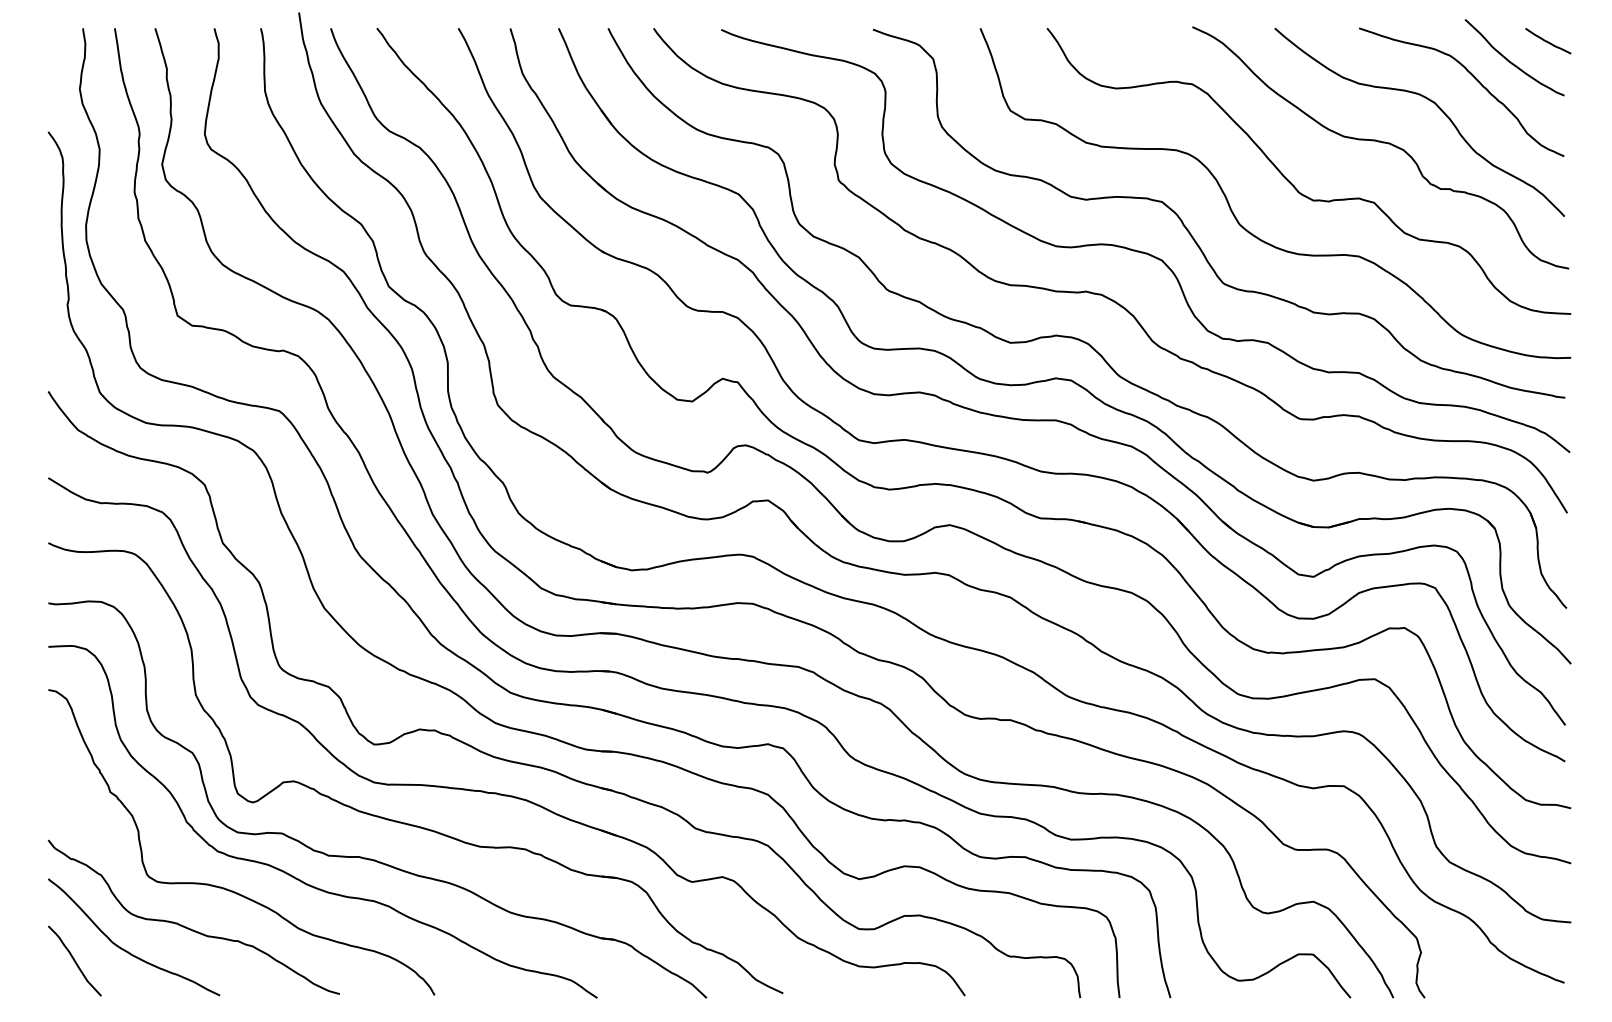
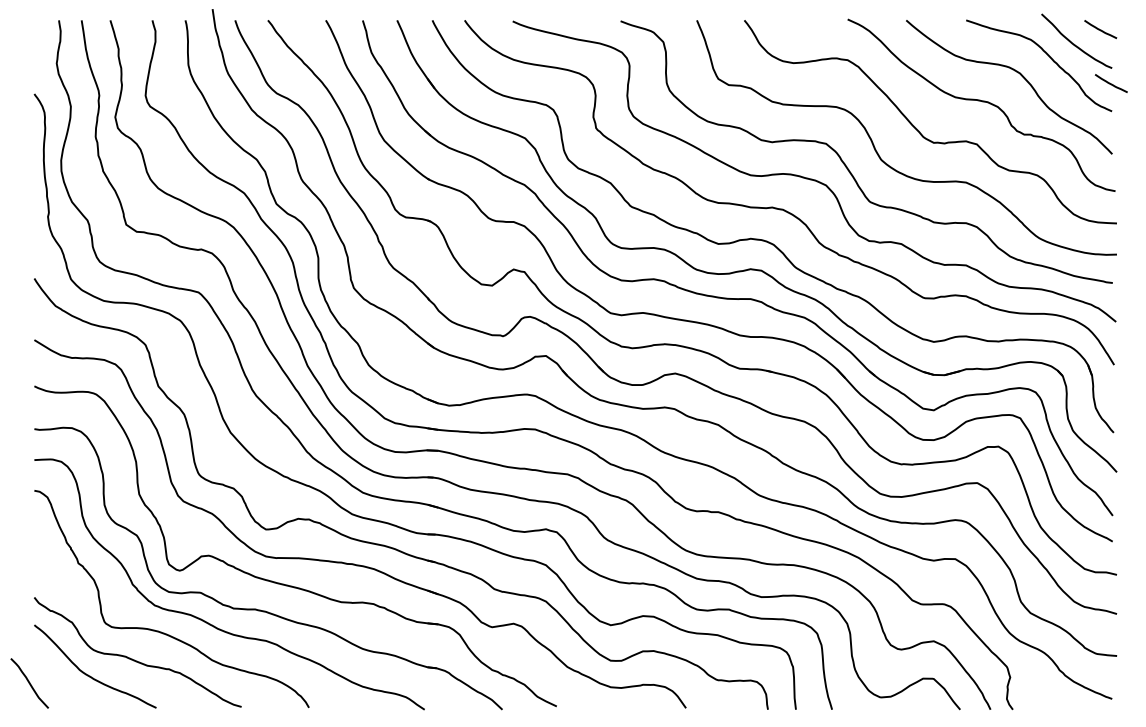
curve: (1563, 117) -> (1111, 83), added
curve: (74, 960) -> (29, 683), moved

